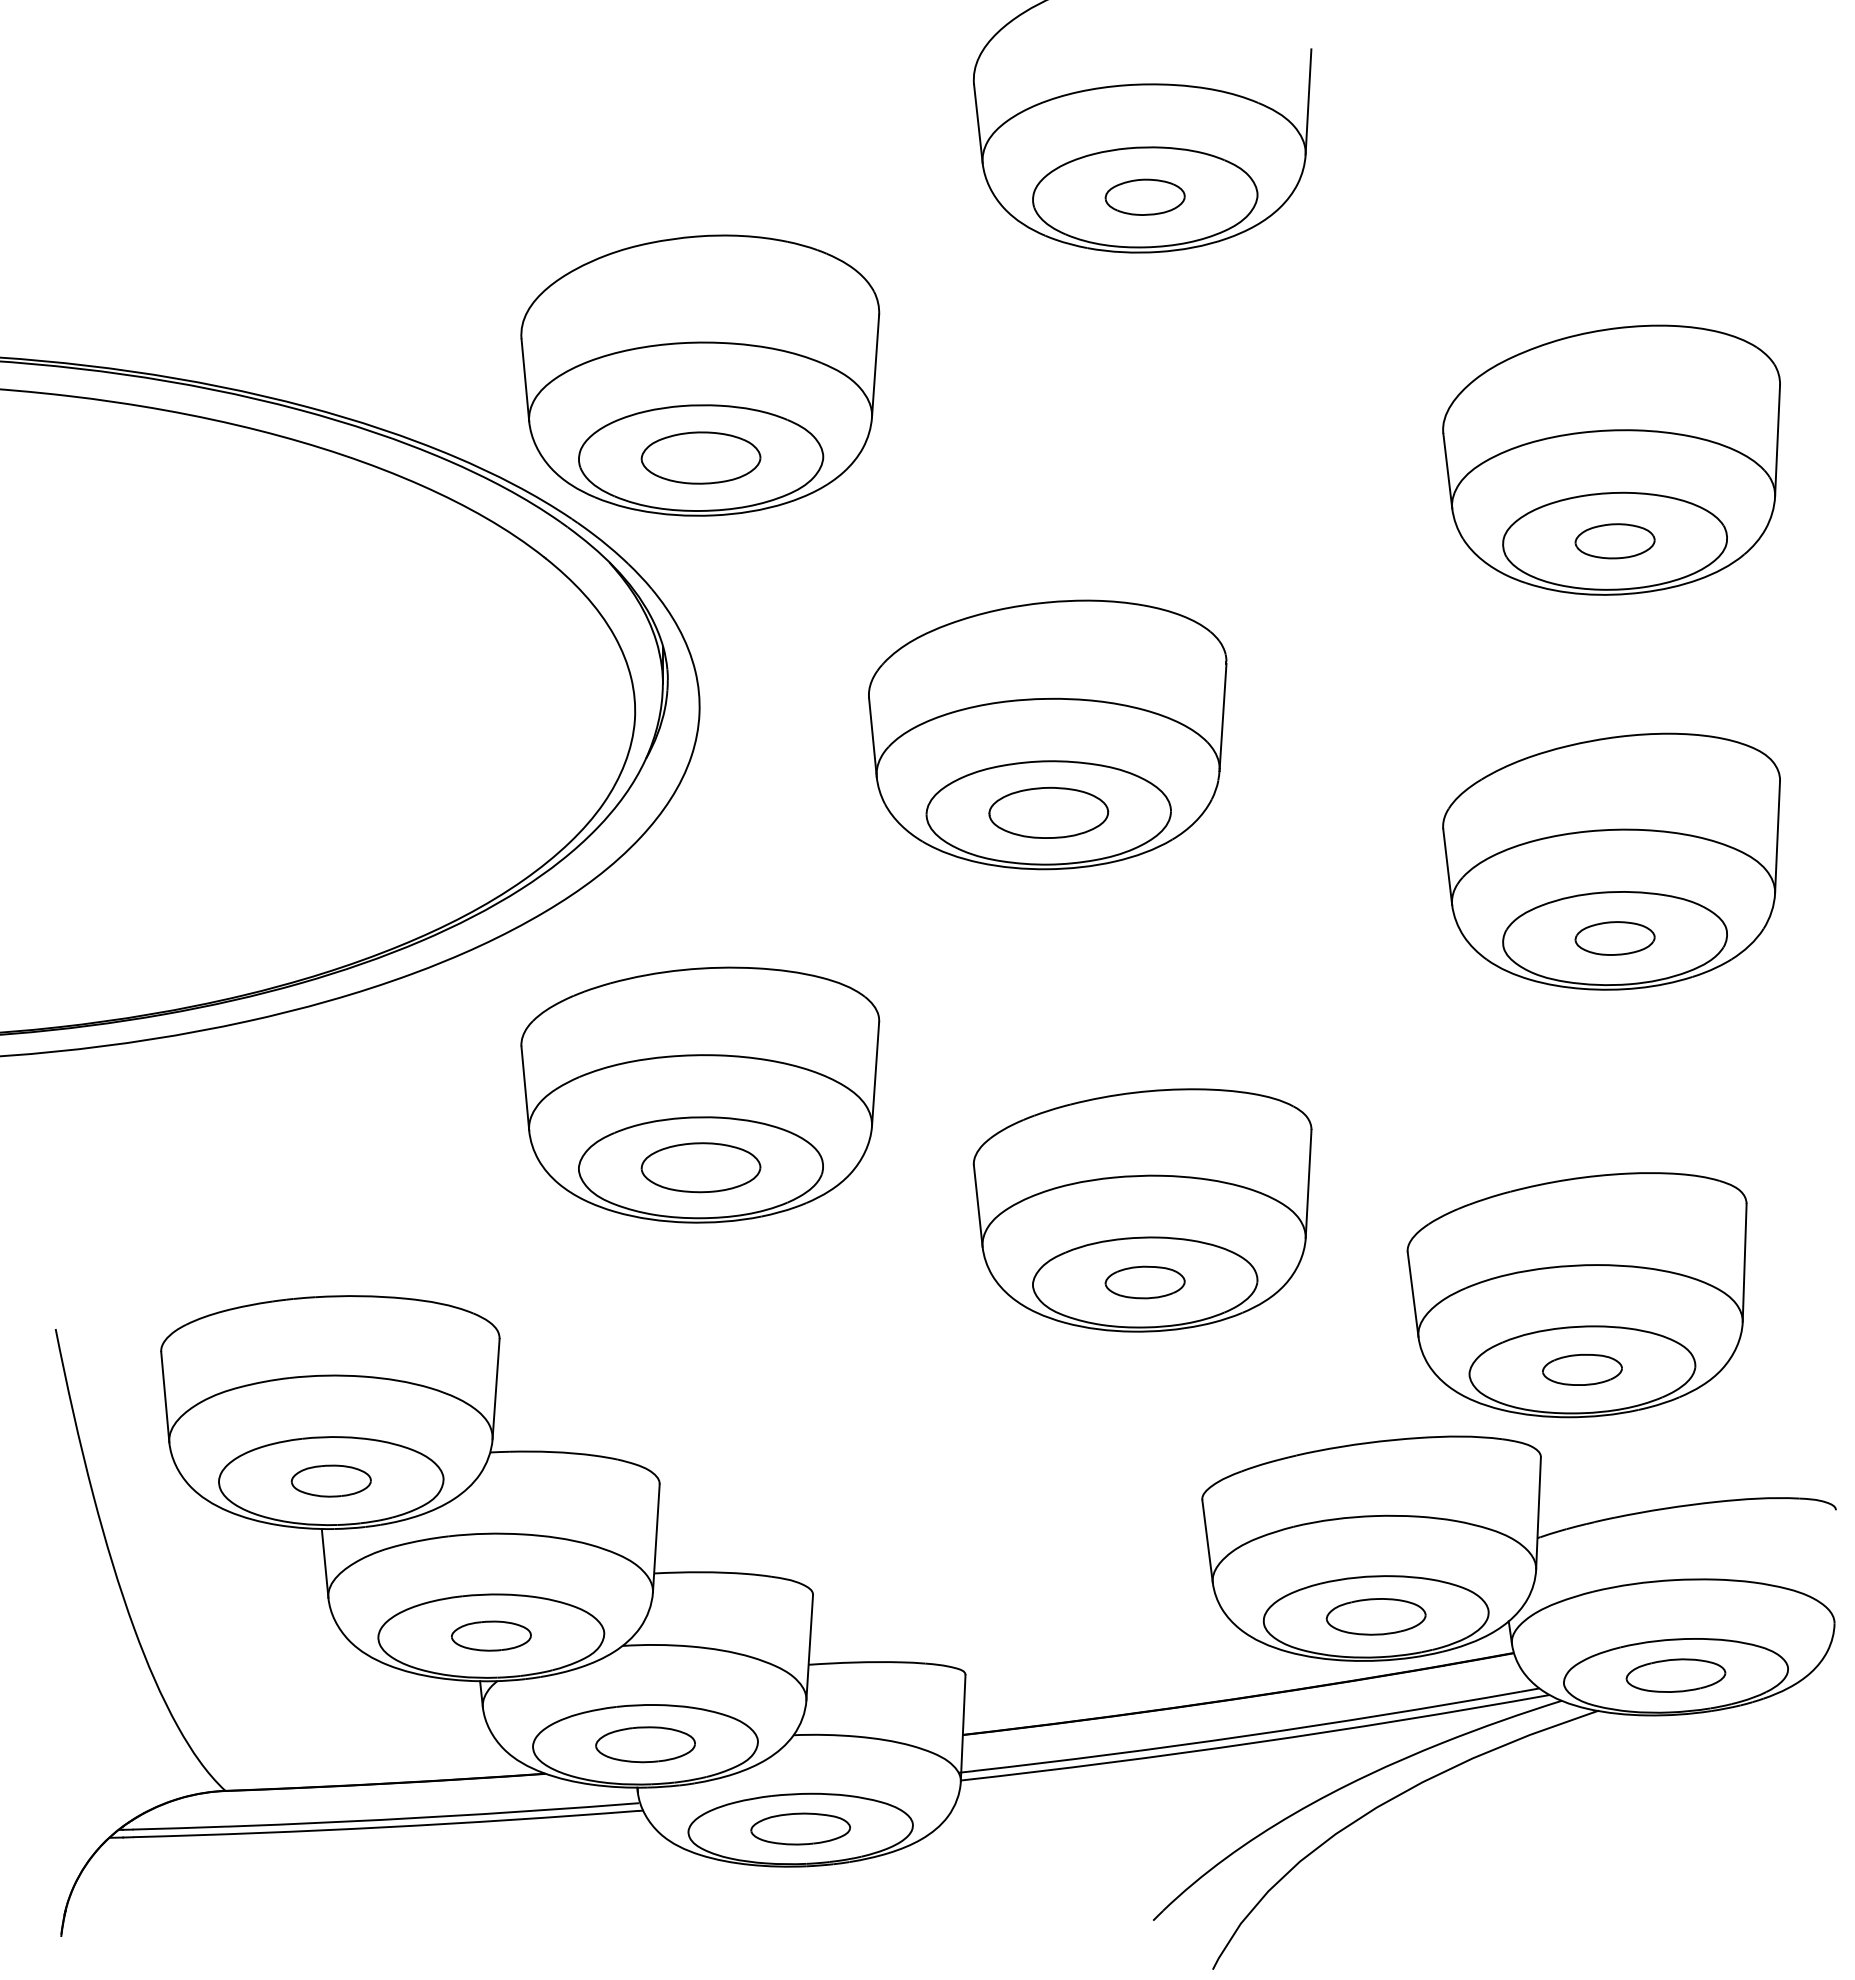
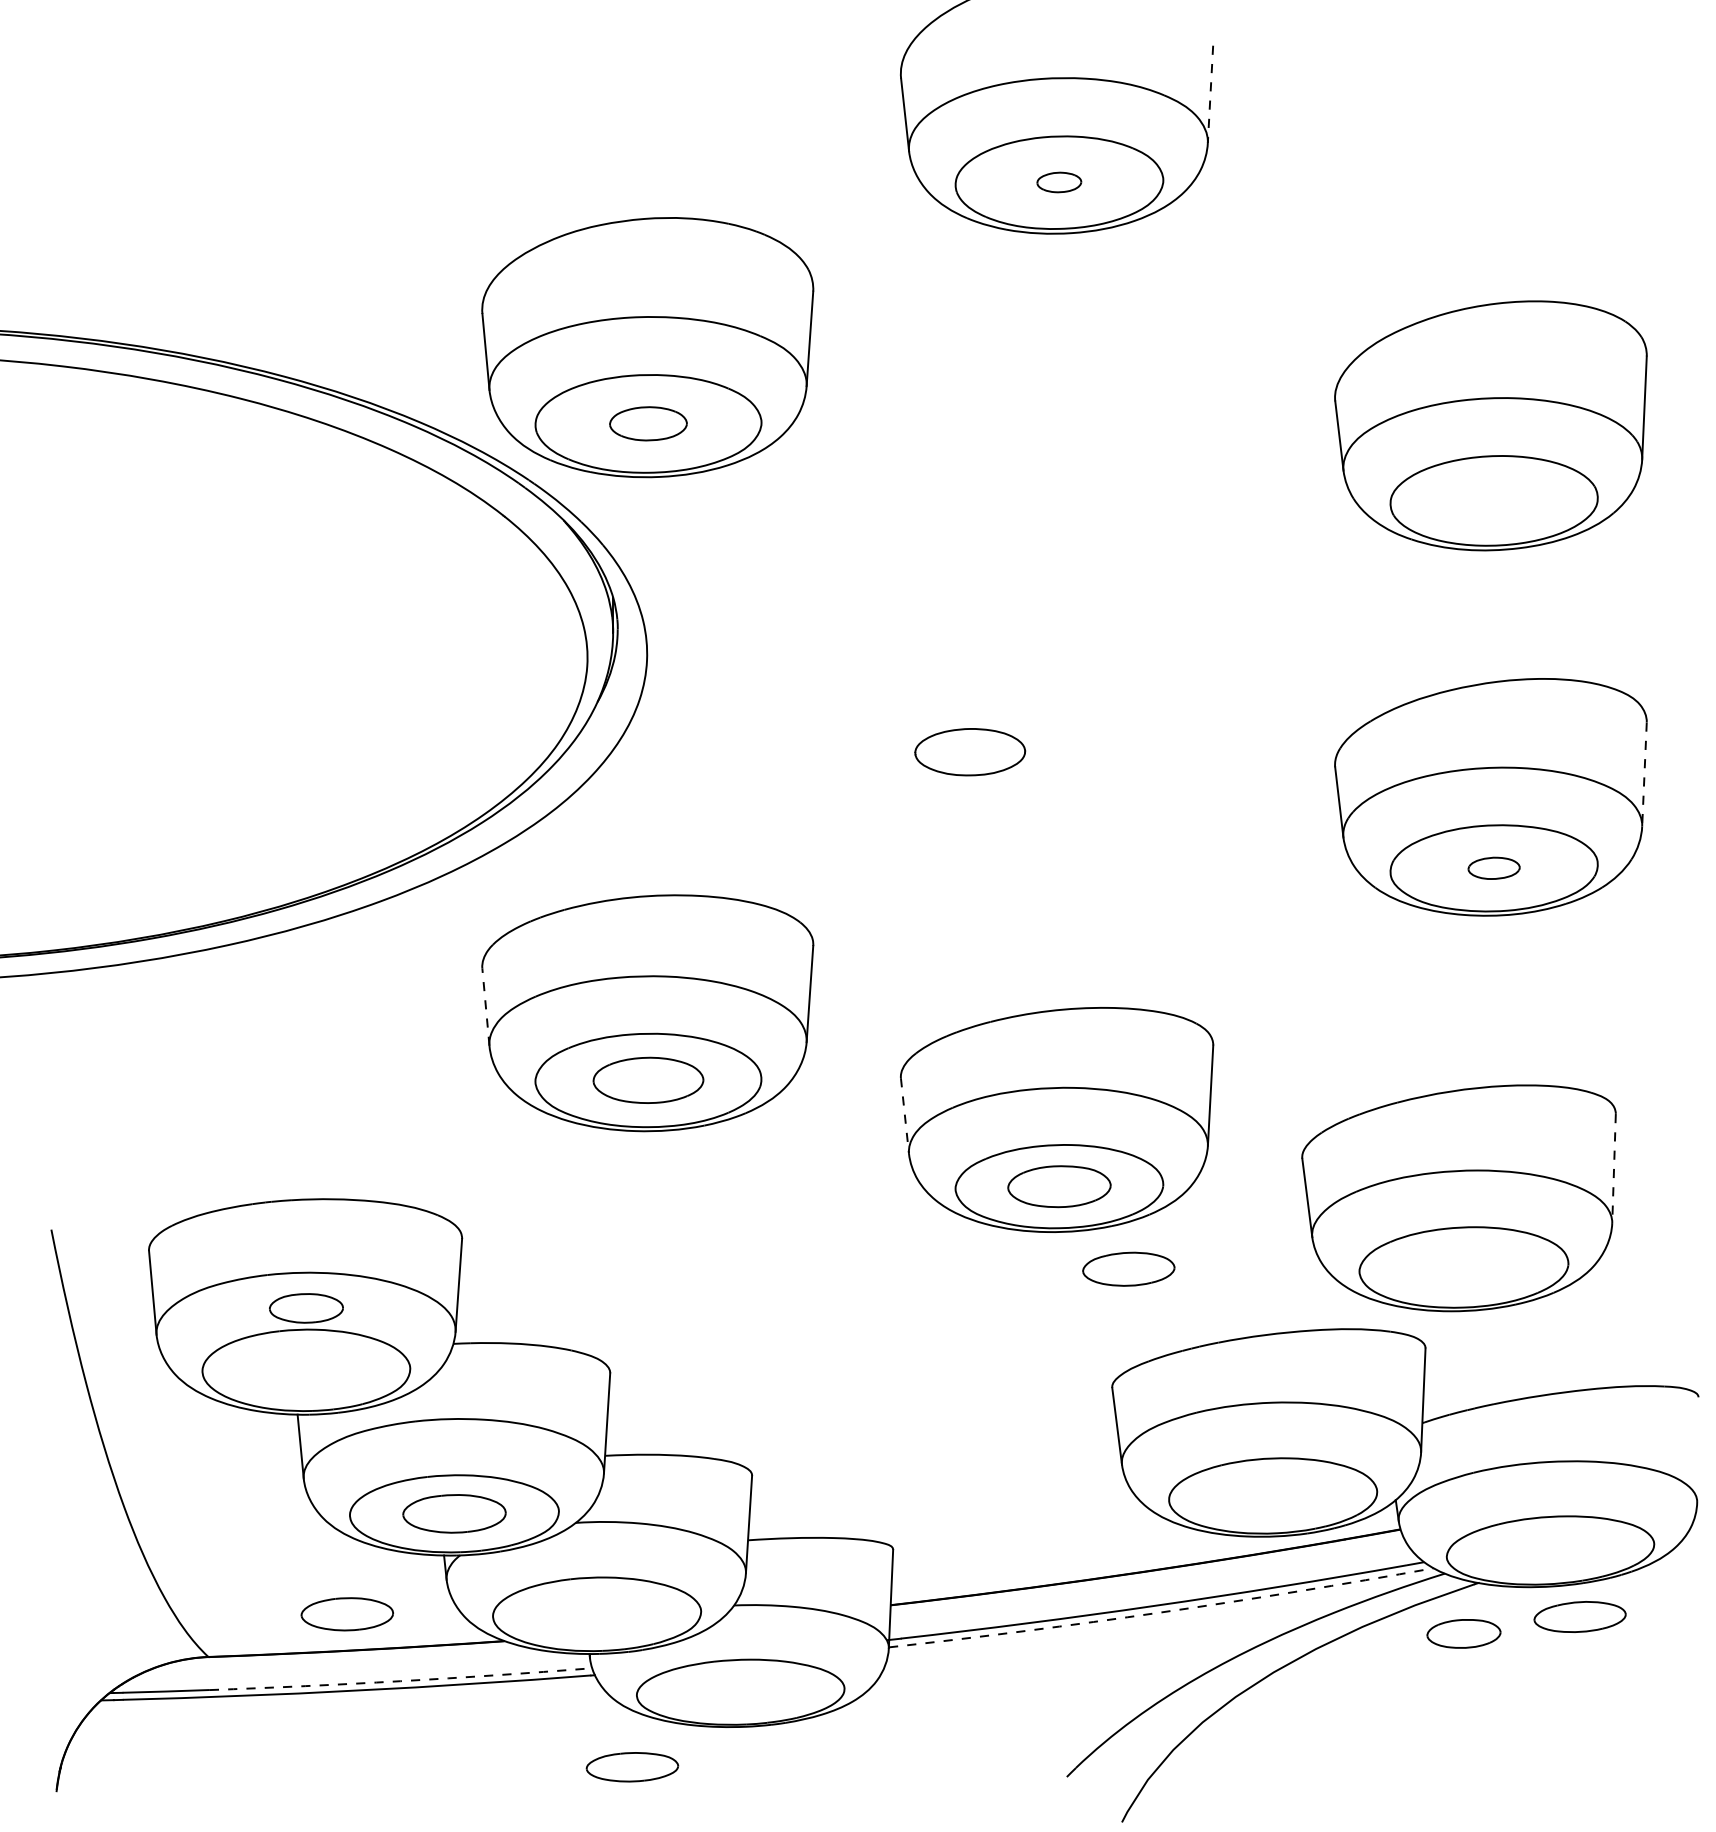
line: (1308, 101) -> (1210, 93), solid -> dashed
part: (1144, 196) -> (1058, 181), size x0.6
part: (700, 457) -> (647, 423), size x0.7
part: (1614, 541) -> (1493, 501), removed
part: (1047, 734) -> (969, 679), removed
line: (1777, 837) -> (1644, 774), solid -> dashed
part: (1614, 938) -> (1493, 868), size x0.7
line: (525, 1087) -> (486, 1006), solid -> dashed
line: (978, 1206) -> (905, 1116), solid -> dashed
line: (1744, 1262) -> (1613, 1168), solid -> dashed
part: (1144, 1282) -> (1058, 1186), size x1.4
part: (1582, 1369) -> (1464, 1633), moved
part: (330, 1480) -> (305, 1307), moved
part: (1375, 1616) -> (1128, 1268), moved
part: (491, 1635) -> (454, 1513), size x1.4
part: (1675, 1675) -> (1579, 1616), moved
arc: (1255, 1742) -> (1161, 1612), solid -> dashed
part: (645, 1744) -> (347, 1614), moved
arc: (433, 1817) -> (400, 1681), solid -> dashed
part: (800, 1828) -> (632, 1766), moved

